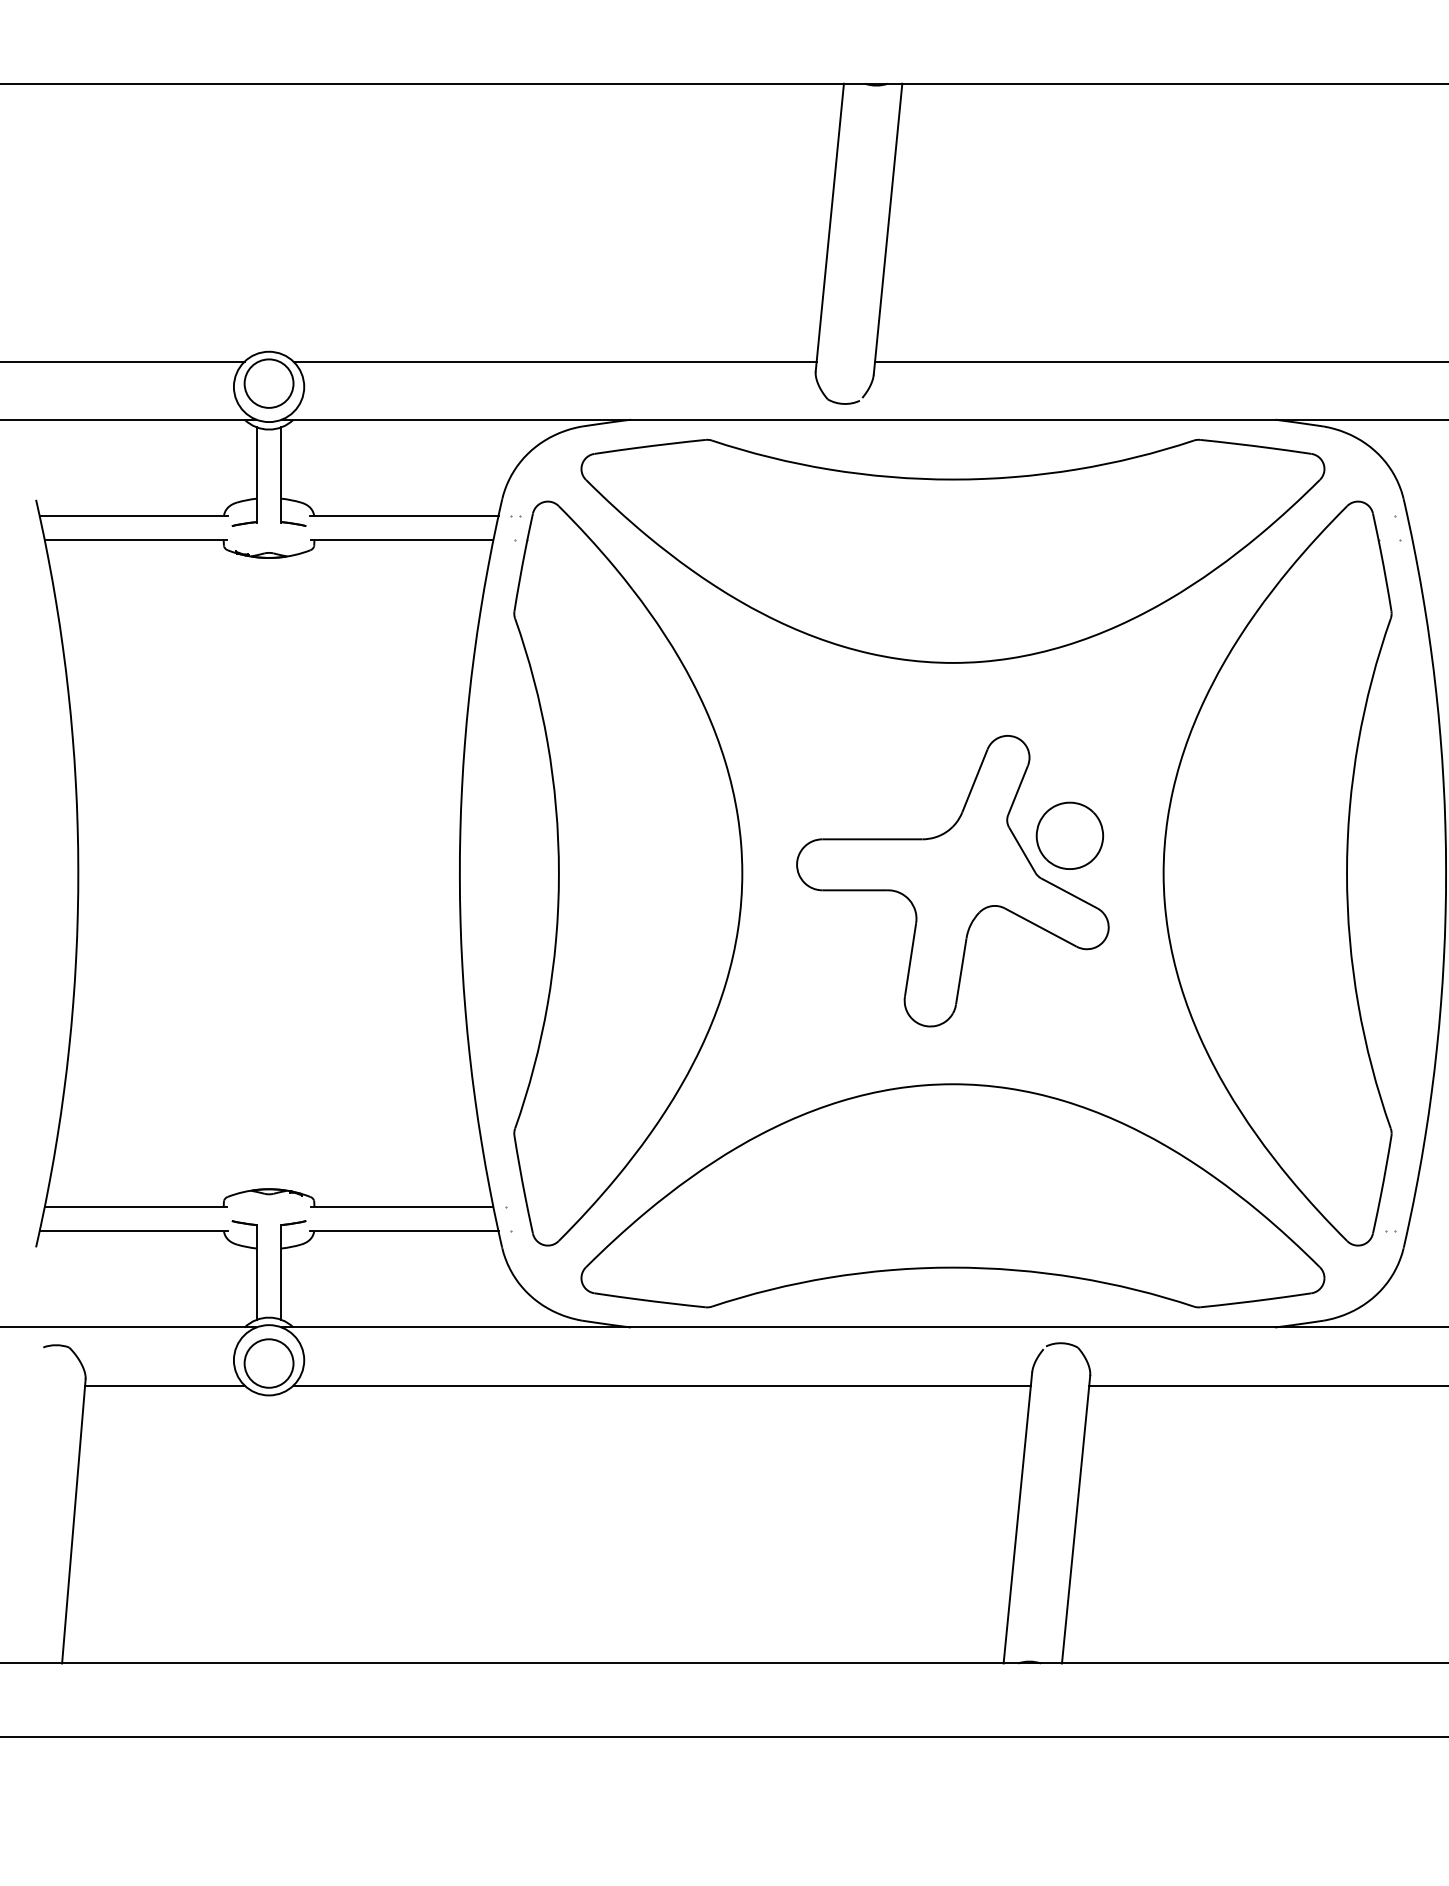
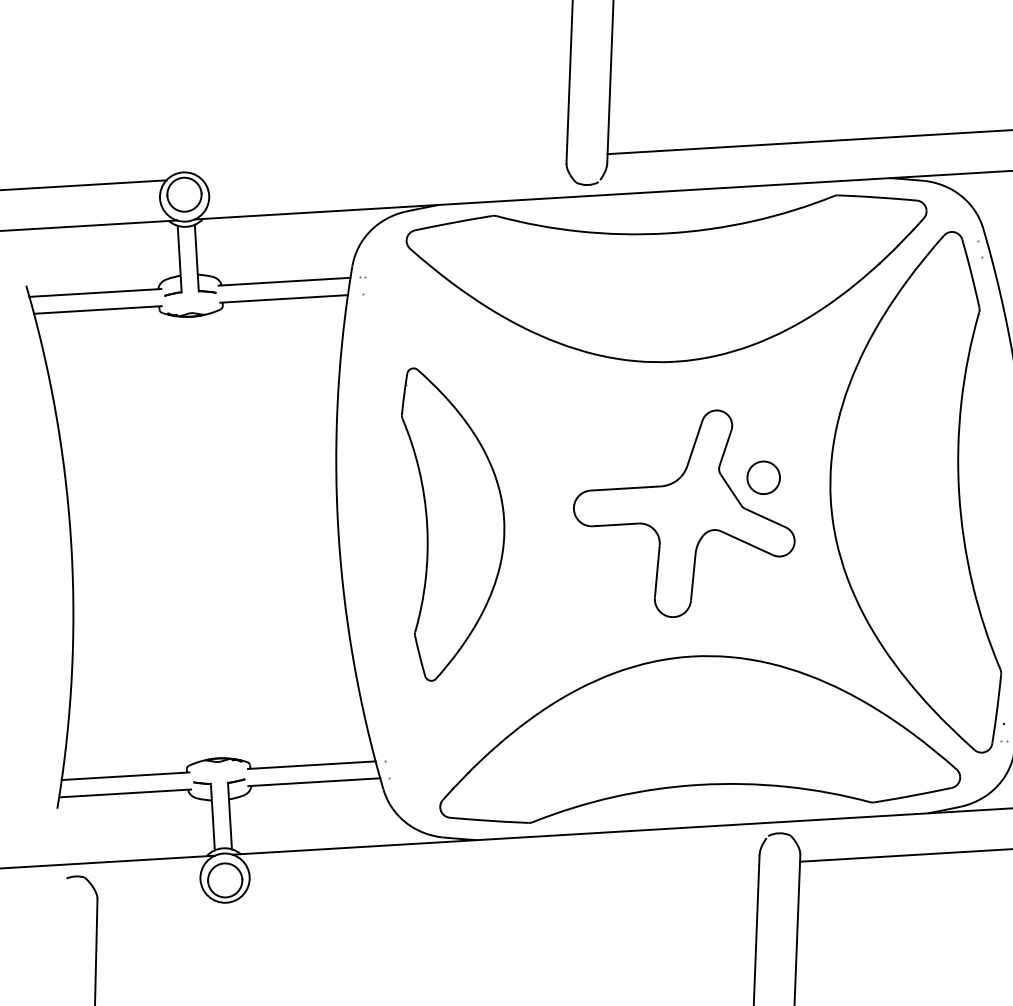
line: (554, 361) -> (383, 167), removed
part: (1069, 835) -> (763, 477), size x0.7
part: (628, 873) -> (456, 522), size x0.6
line: (164, 1385) -> (152, 900), removed
line: (661, 1385) -> (500, 879), removed

